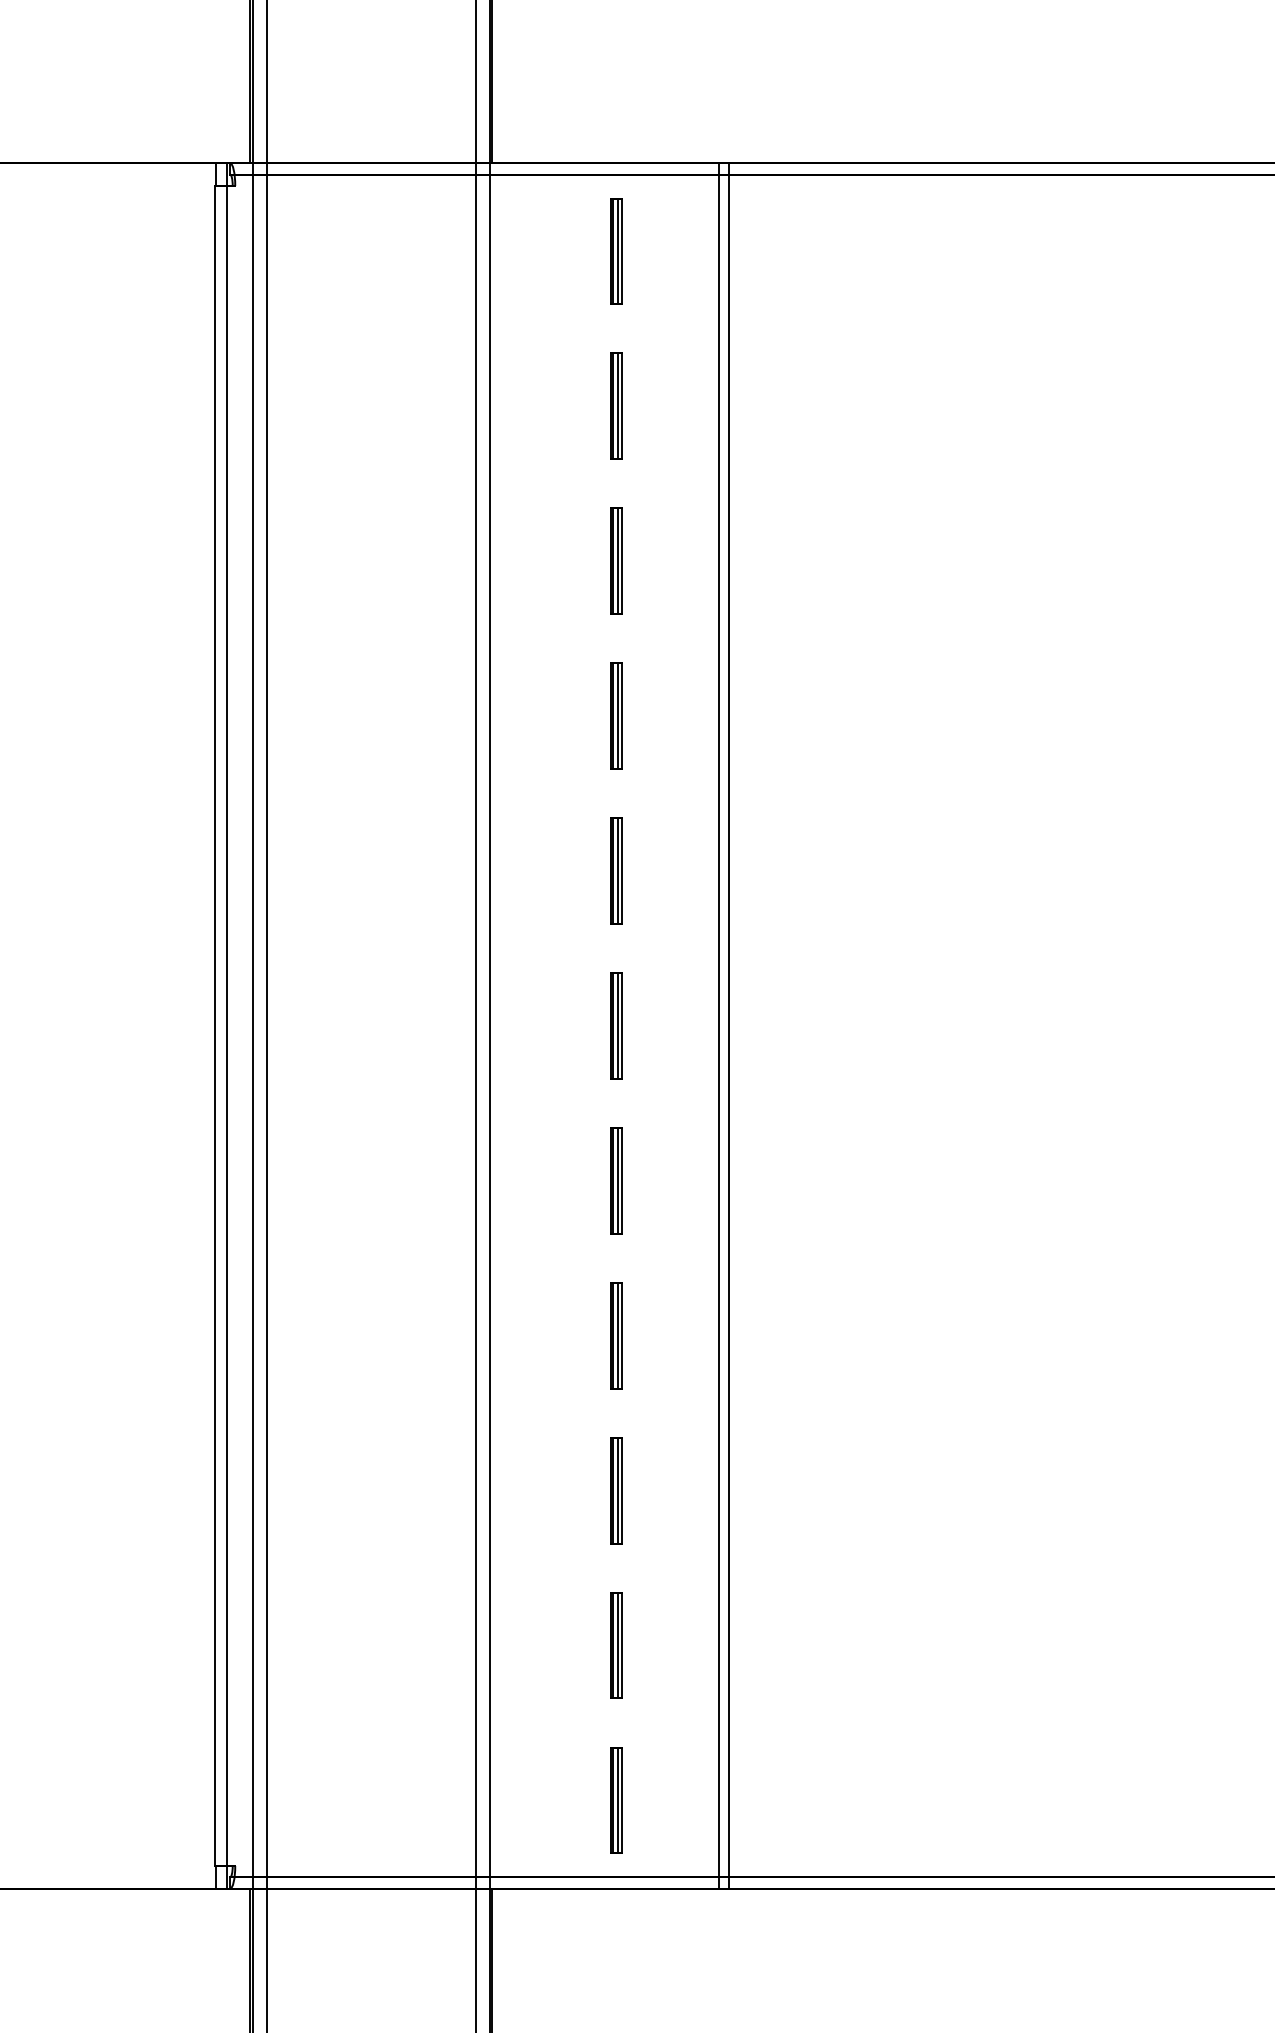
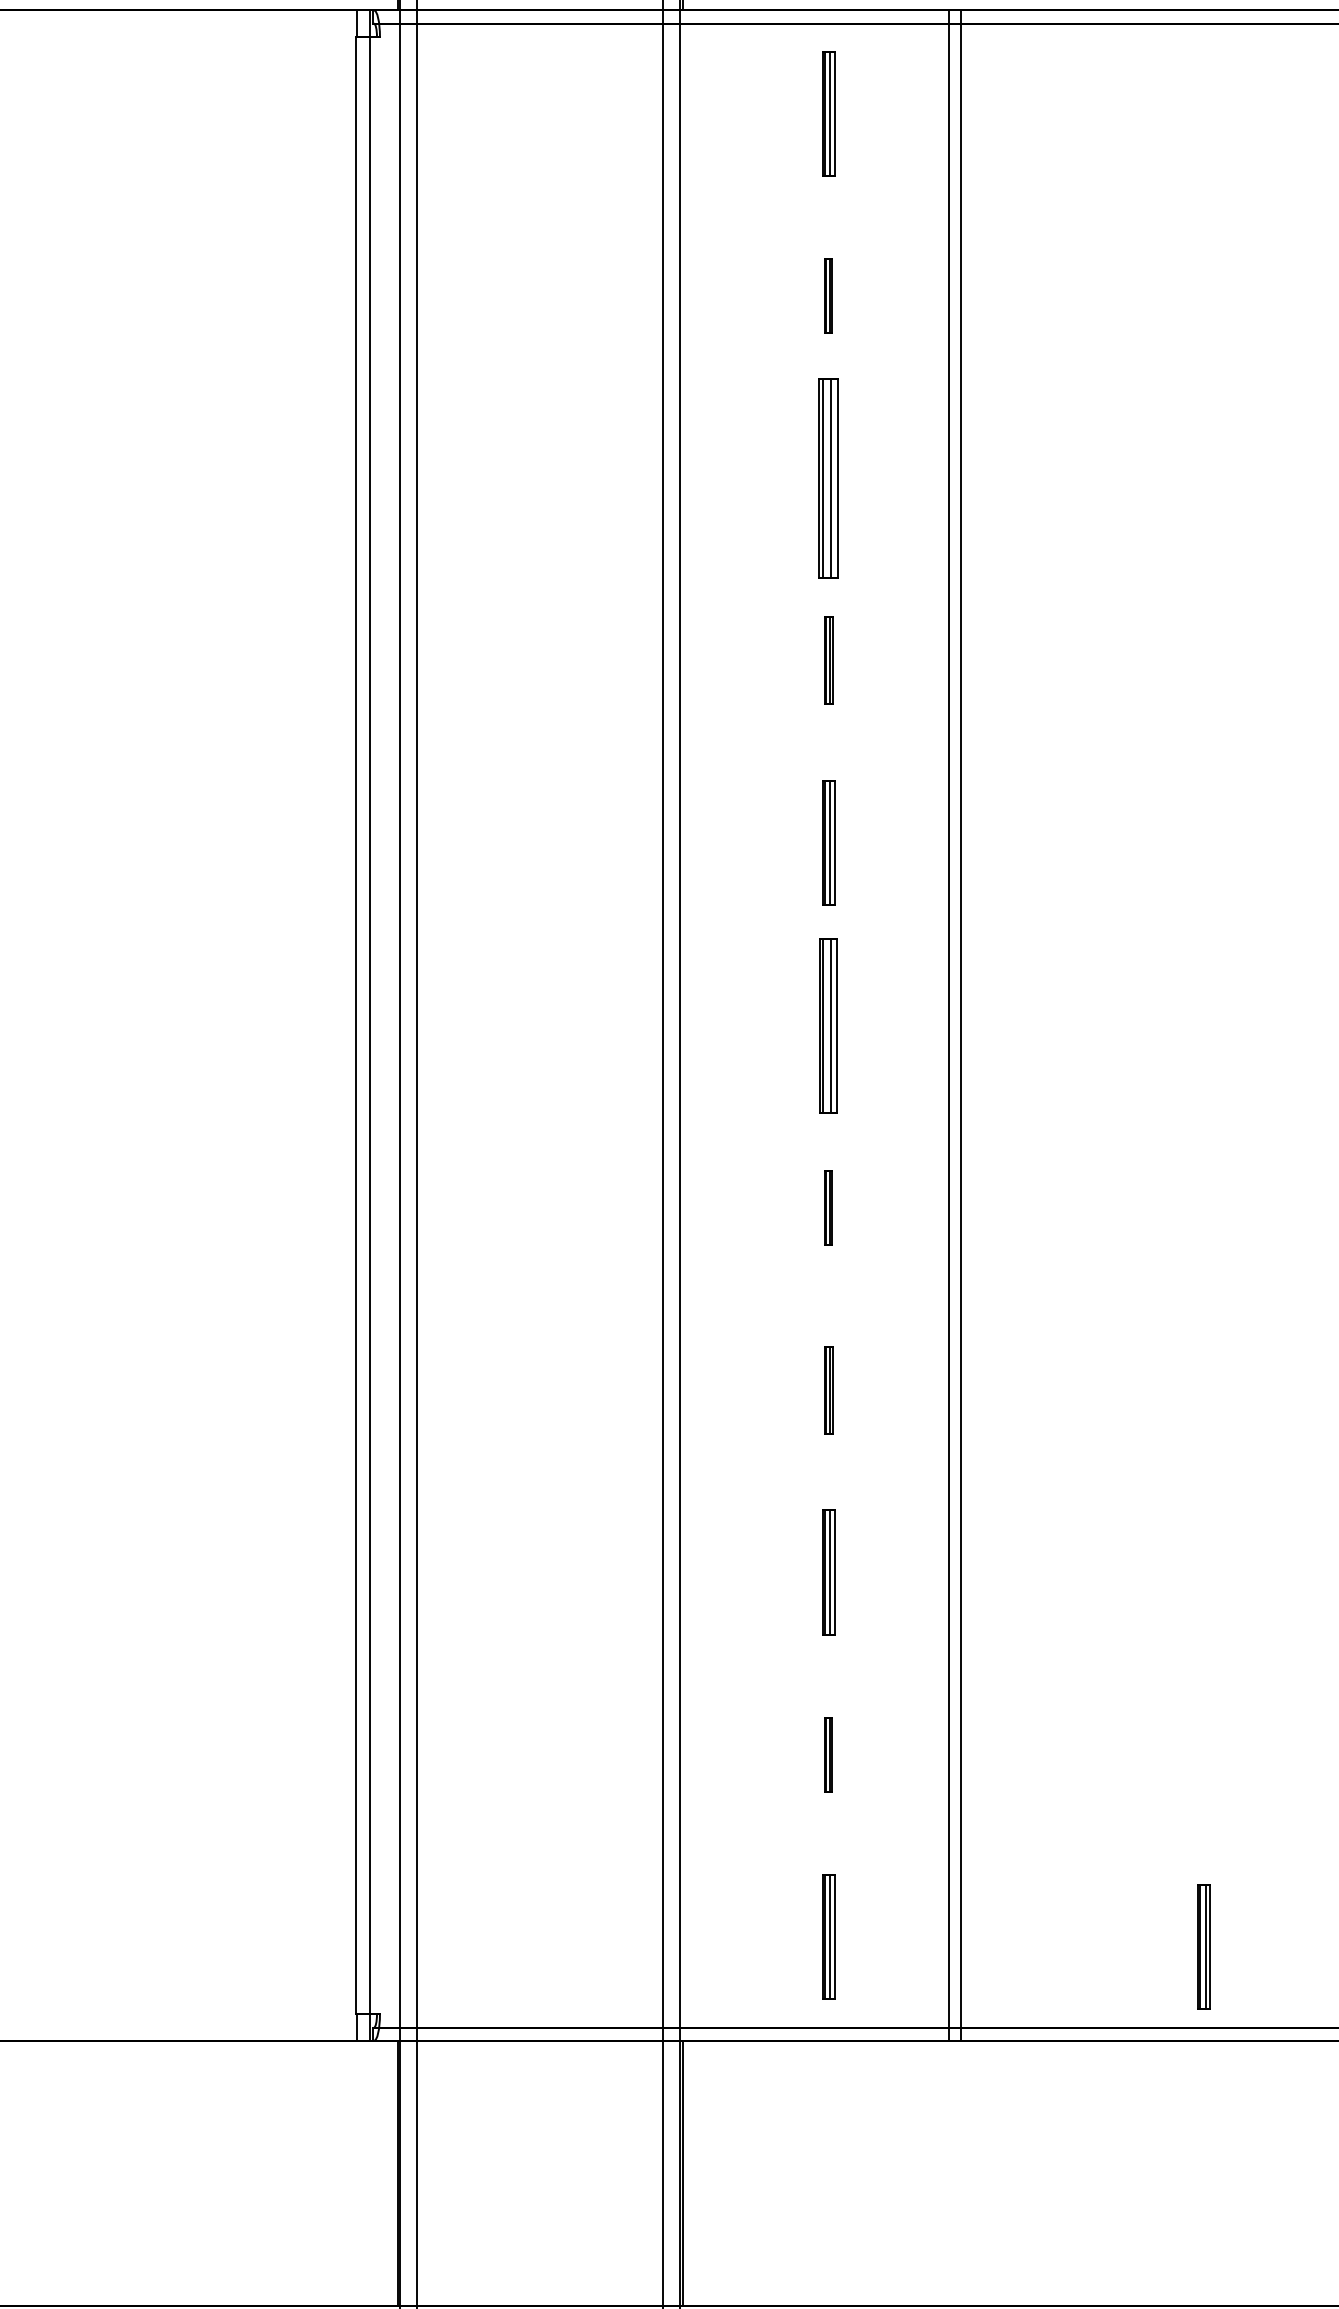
part: (616, 405) -> (828, 295), size x0.6
part: (616, 560) -> (828, 477), size x1.6
part: (616, 715) -> (828, 660), size x0.7
part: (616, 1025) -> (828, 1025), size x1.4
part: (616, 1180) -> (828, 1207), size x0.6
part: (616, 1335) -> (828, 1389), size x0.7
part: (616, 1645) -> (828, 1754), size x0.6
part: (935, 1808) -> (1204, 1946), added

